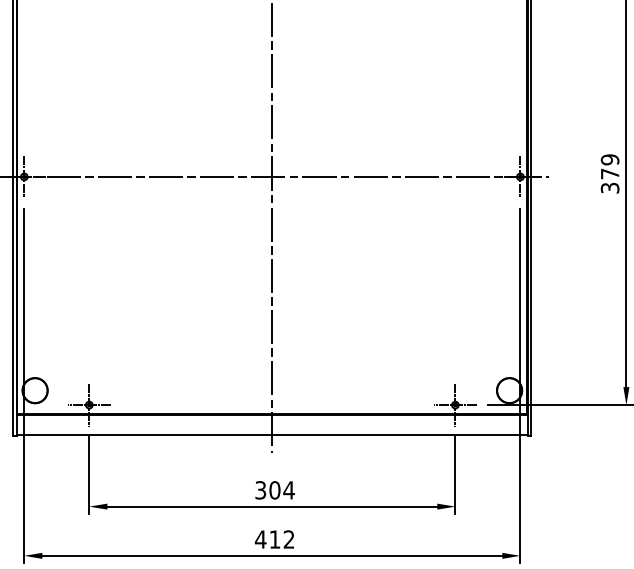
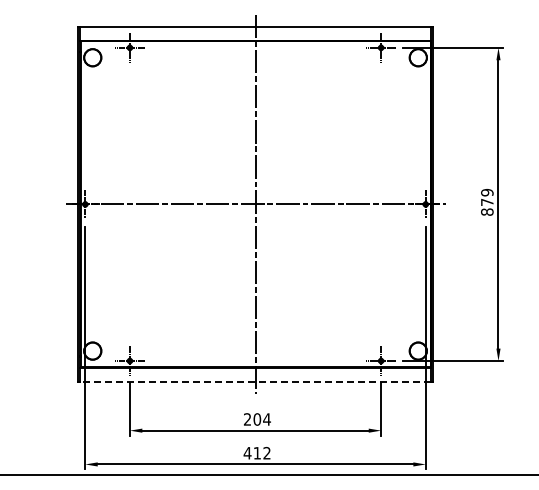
text: (610, 187) -> (487, 211), 379 -> 879
line: (272, 434) -> (255, 381), solid -> dashed
text: (260, 490) -> (247, 419), 304 -> 204

